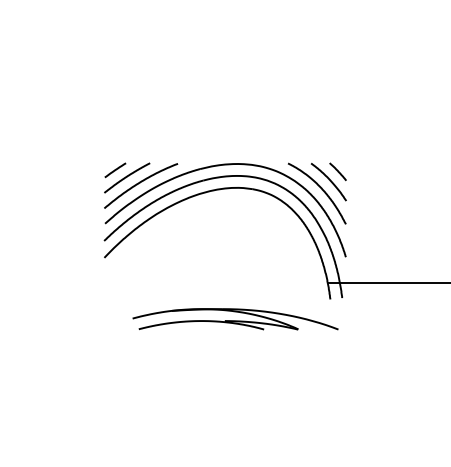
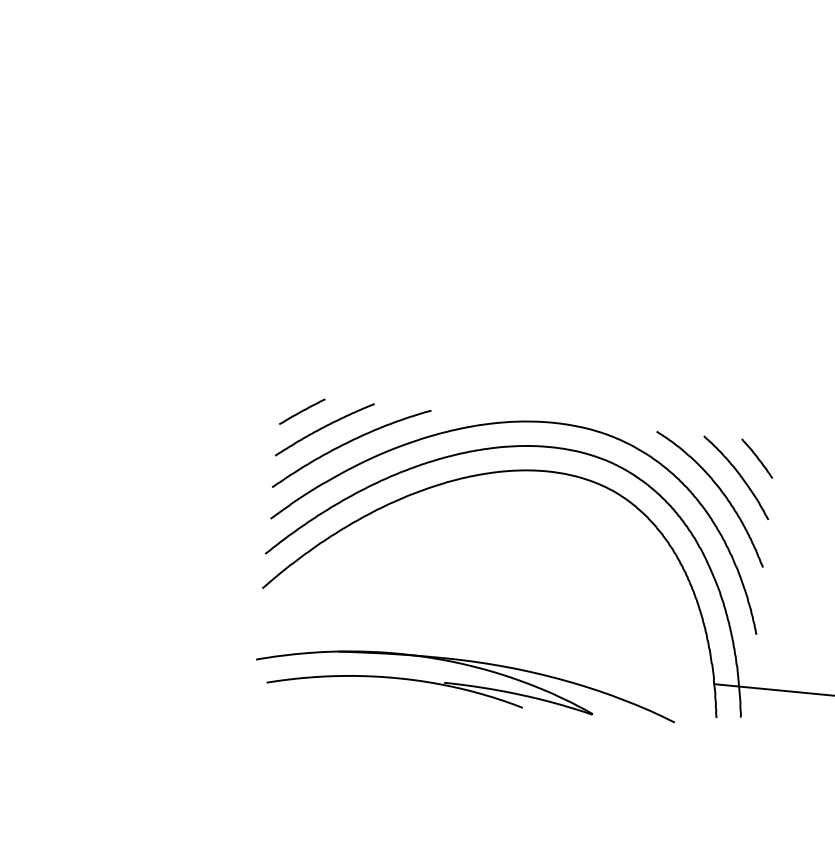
part: (235, 319) -> (466, 681), moved

